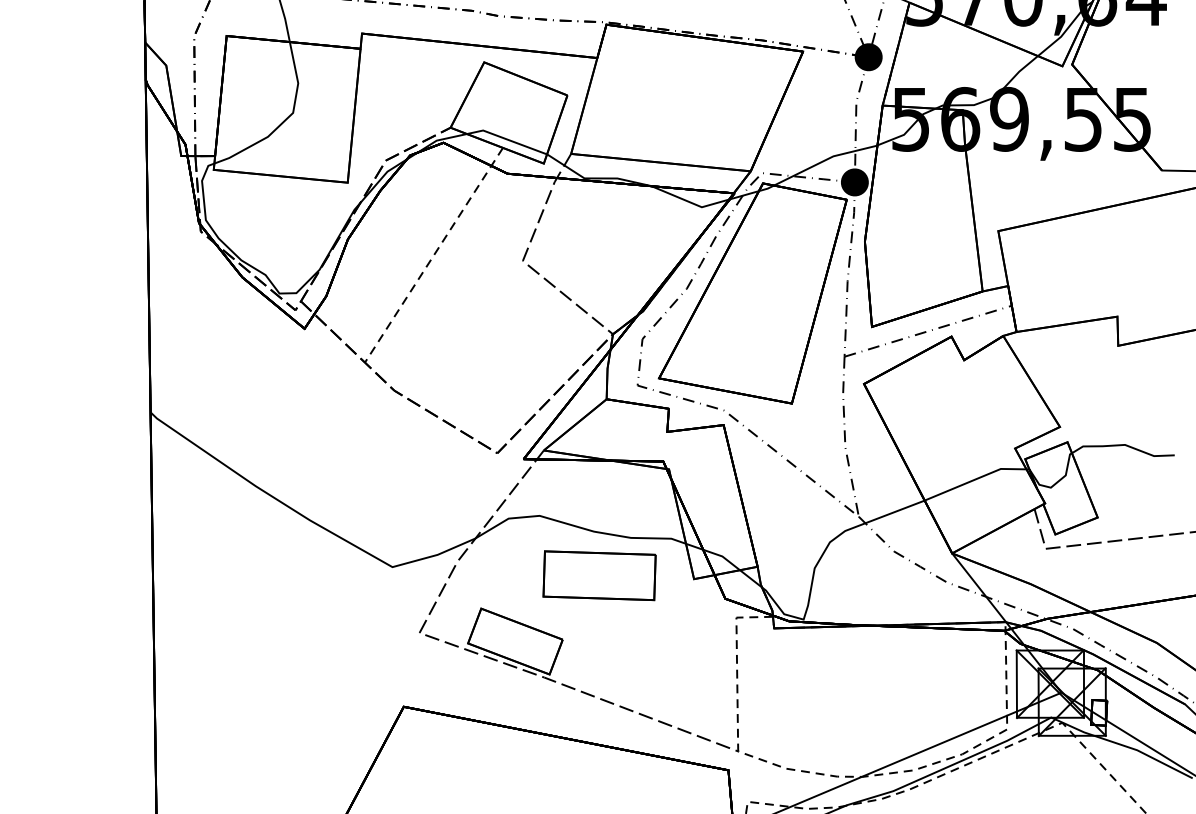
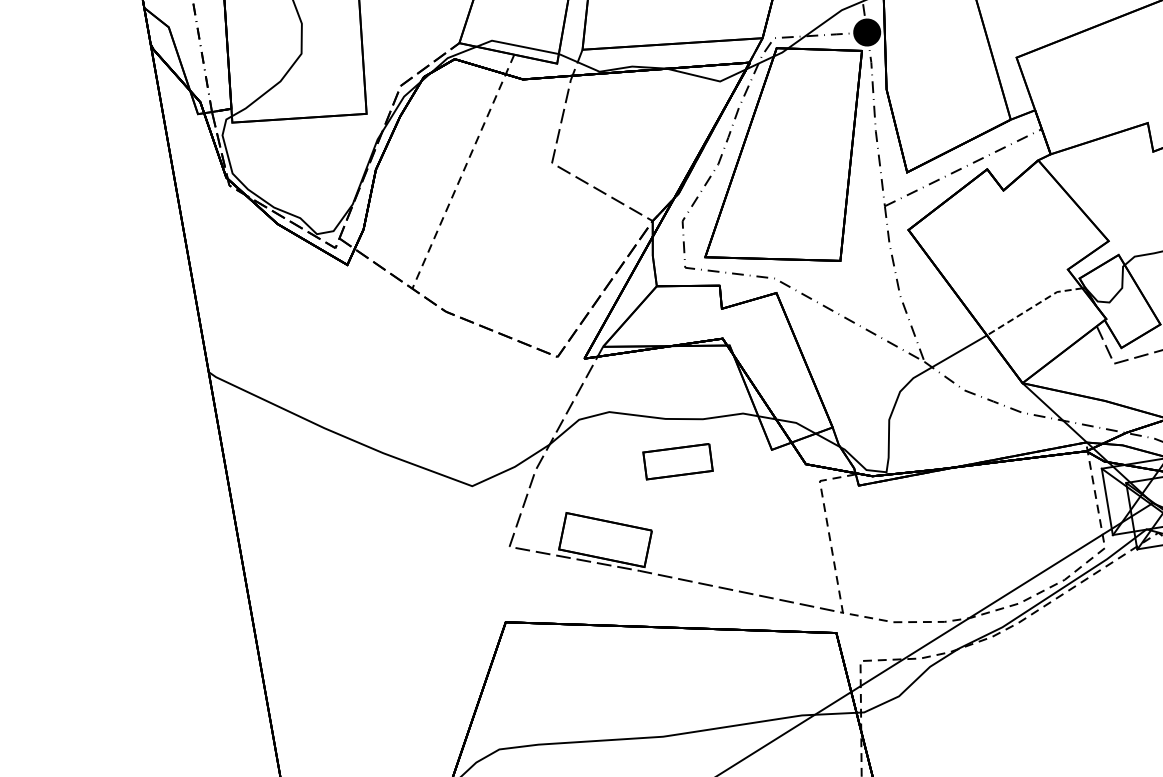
line: (975, 479) -> (1033, 306), solid -> dashed
part: (599, 575) -> (677, 461), size x0.6

